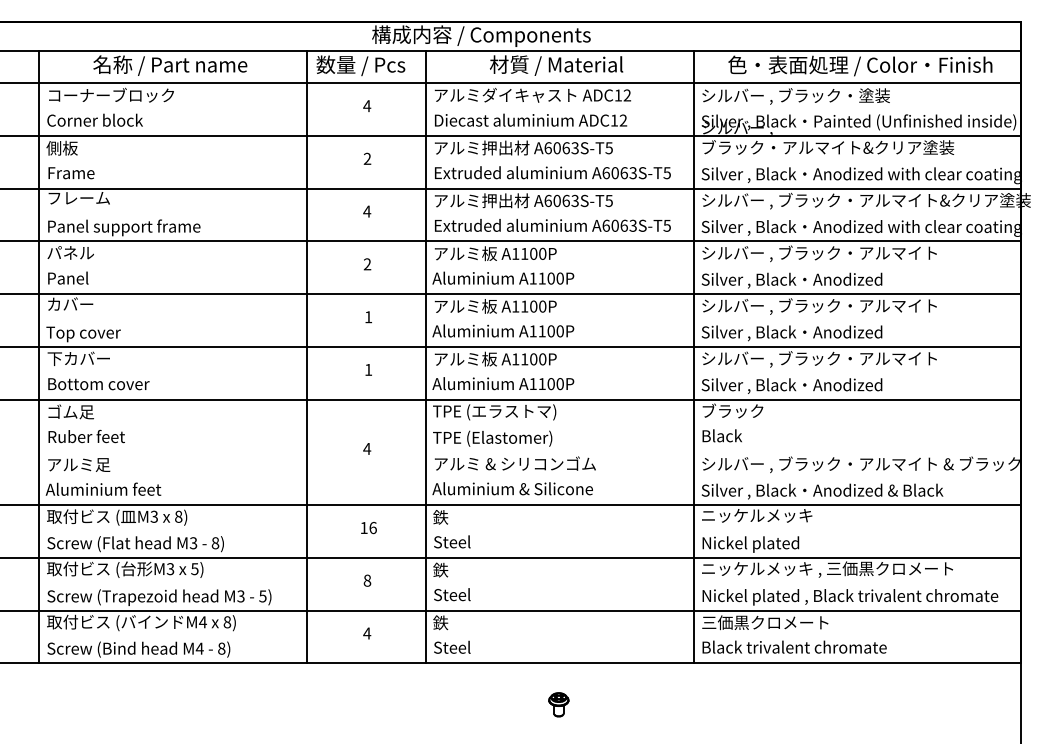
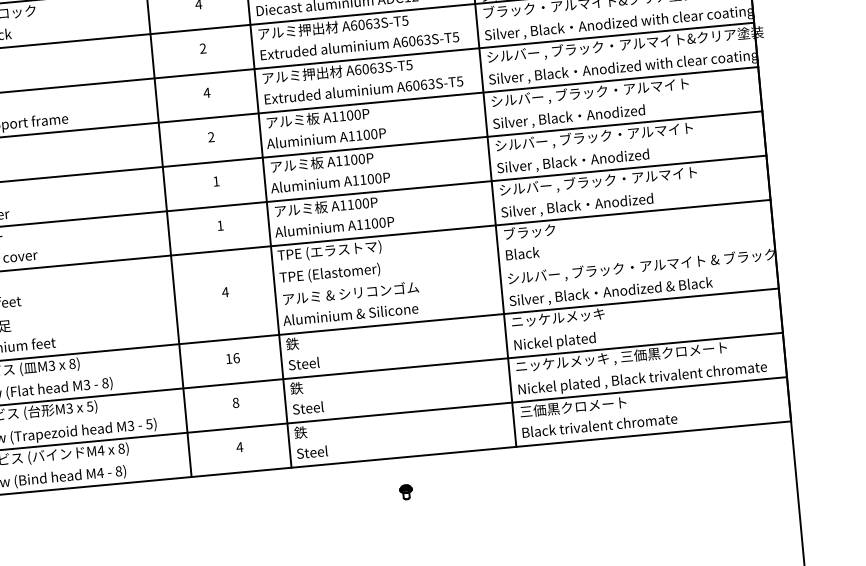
part: (558, 704) -> (406, 492), size x0.71

